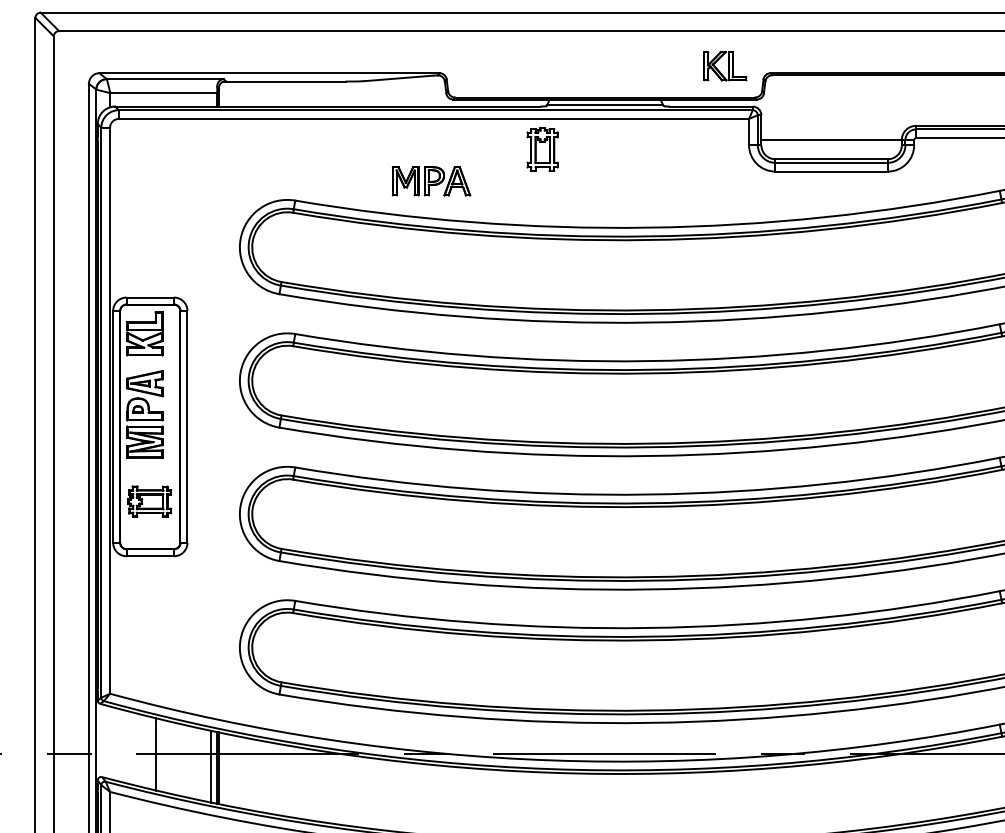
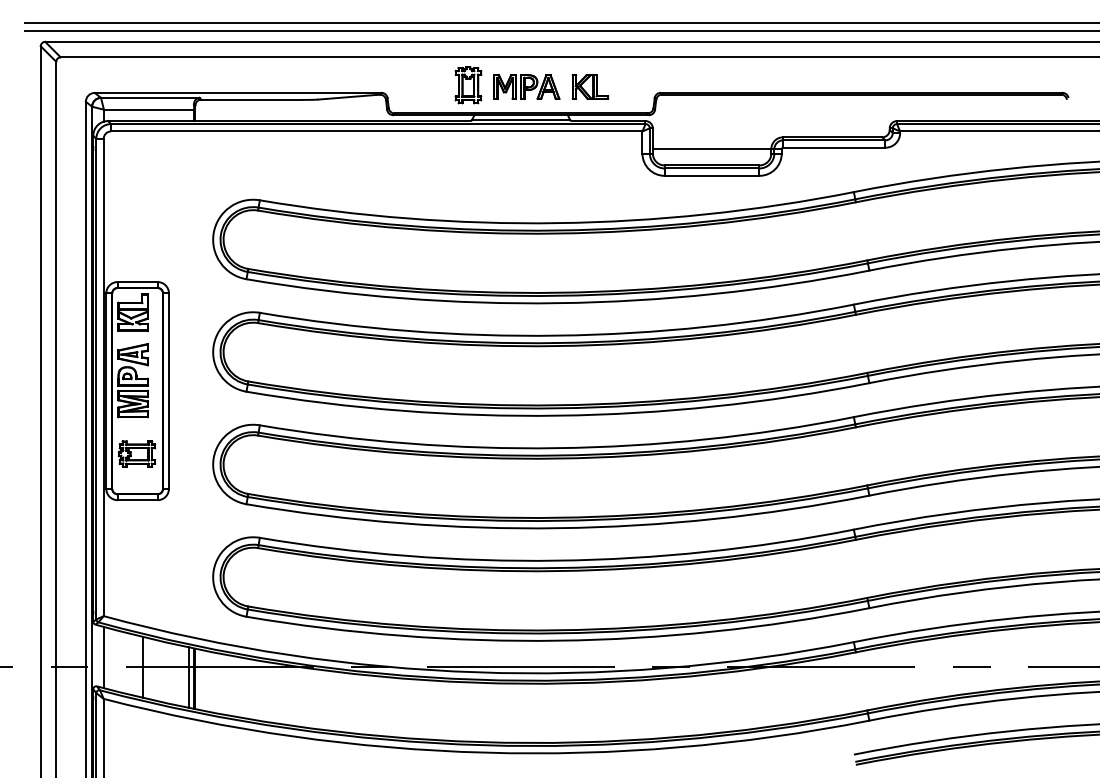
part: (725, 65) -> (590, 86), moved
part: (542, 149) -> (468, 85), moved
part: (431, 180) -> (526, 86), moved
line: (109, 742) -> (103, 657), added

